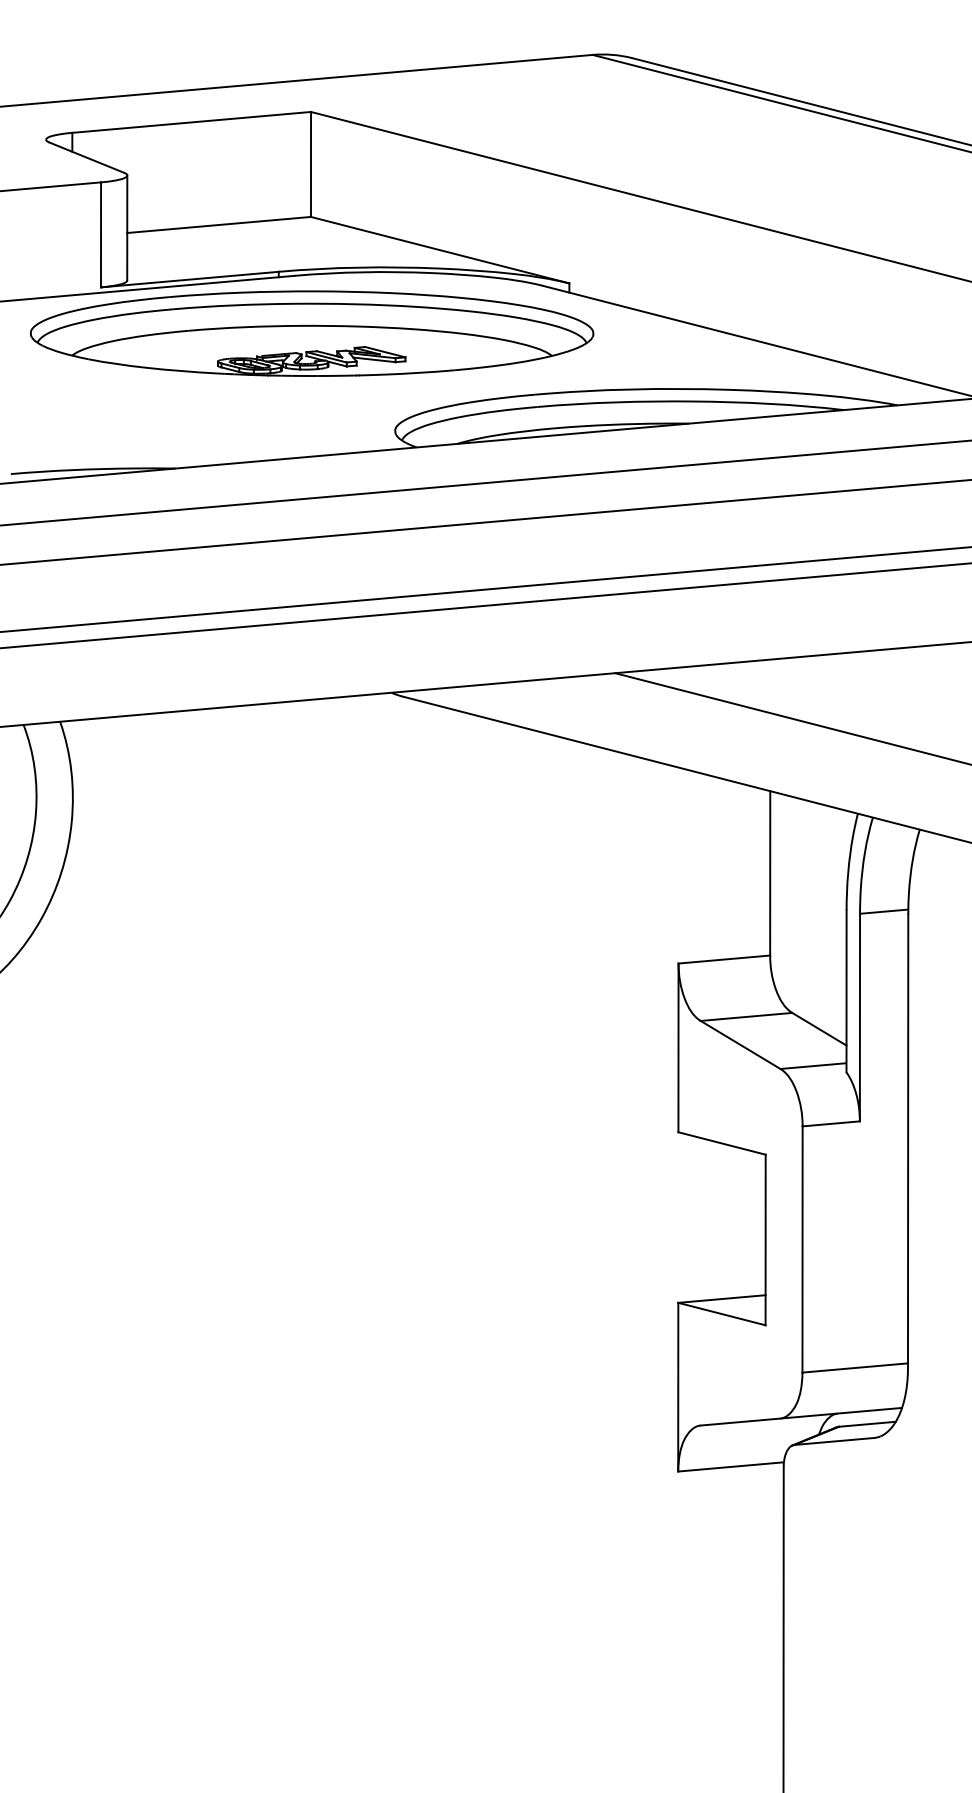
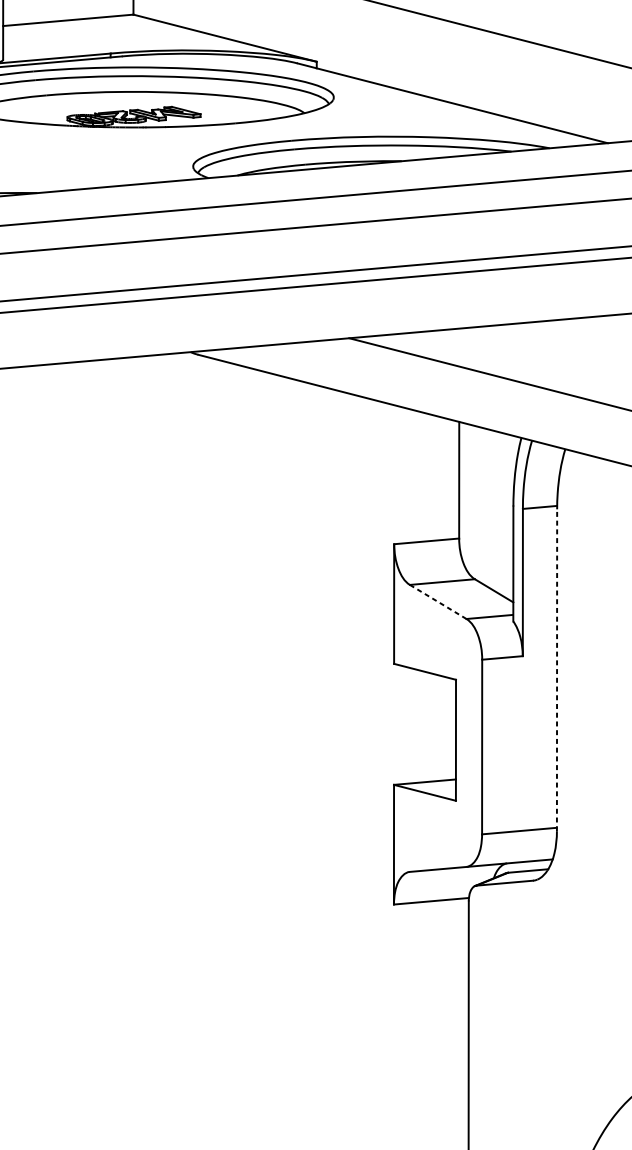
line: (740, 1044) -> (438, 601), solid -> dashed
line: (908, 1141) -> (557, 670), solid -> dashed

